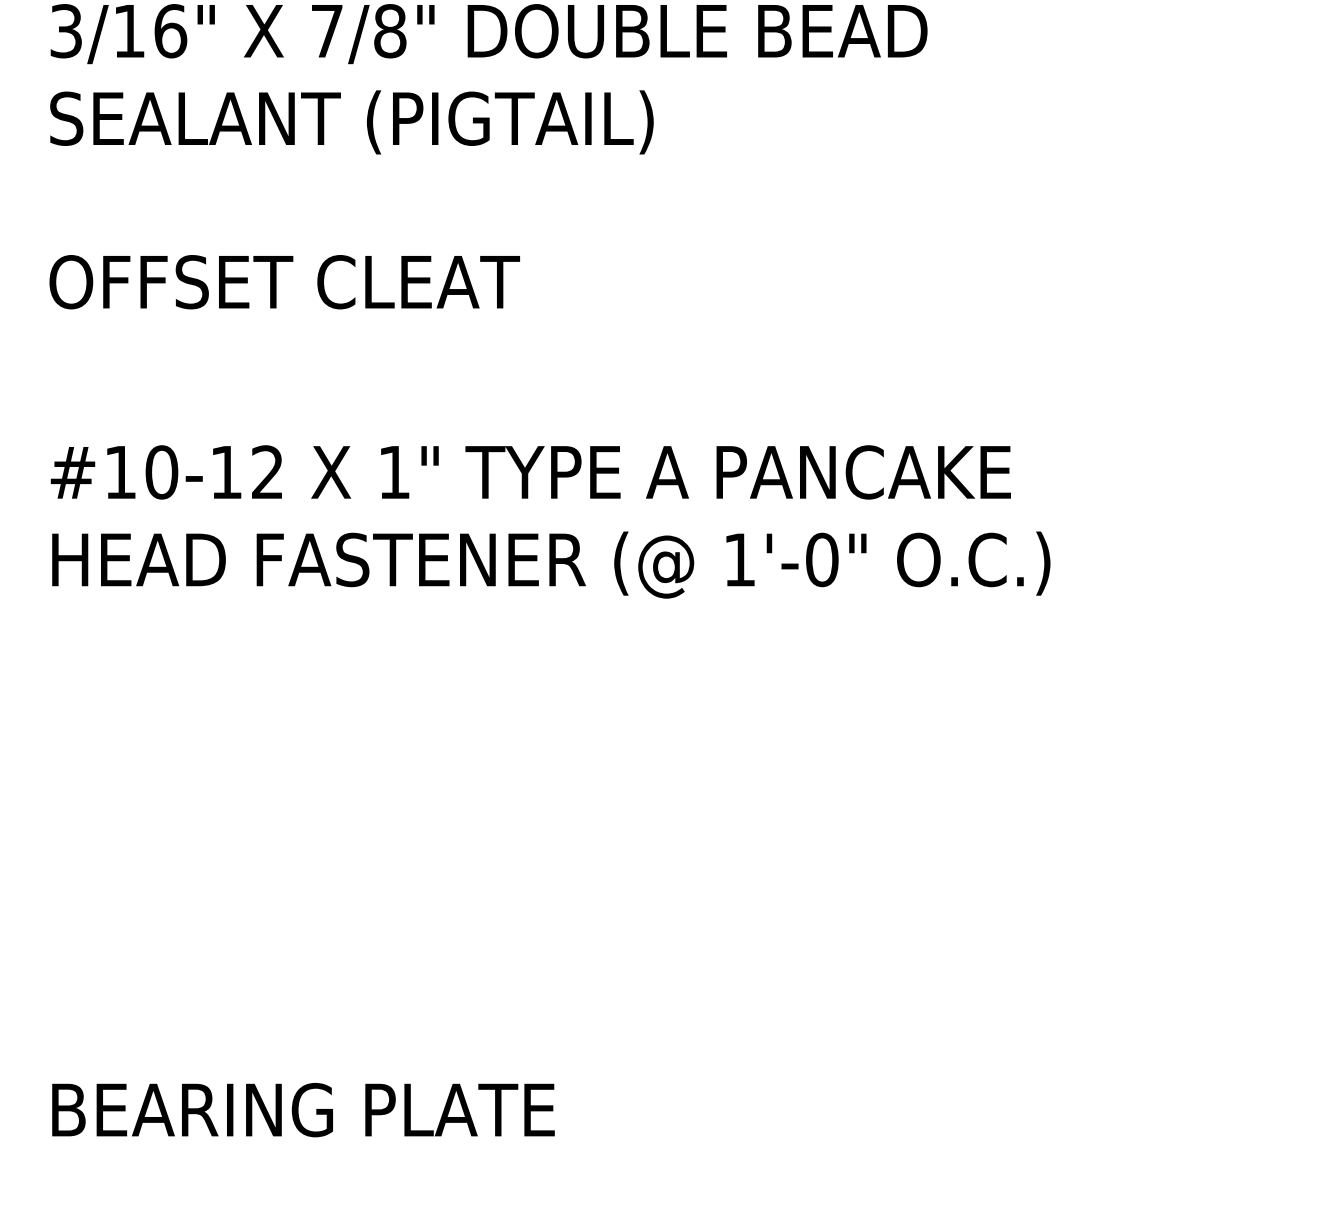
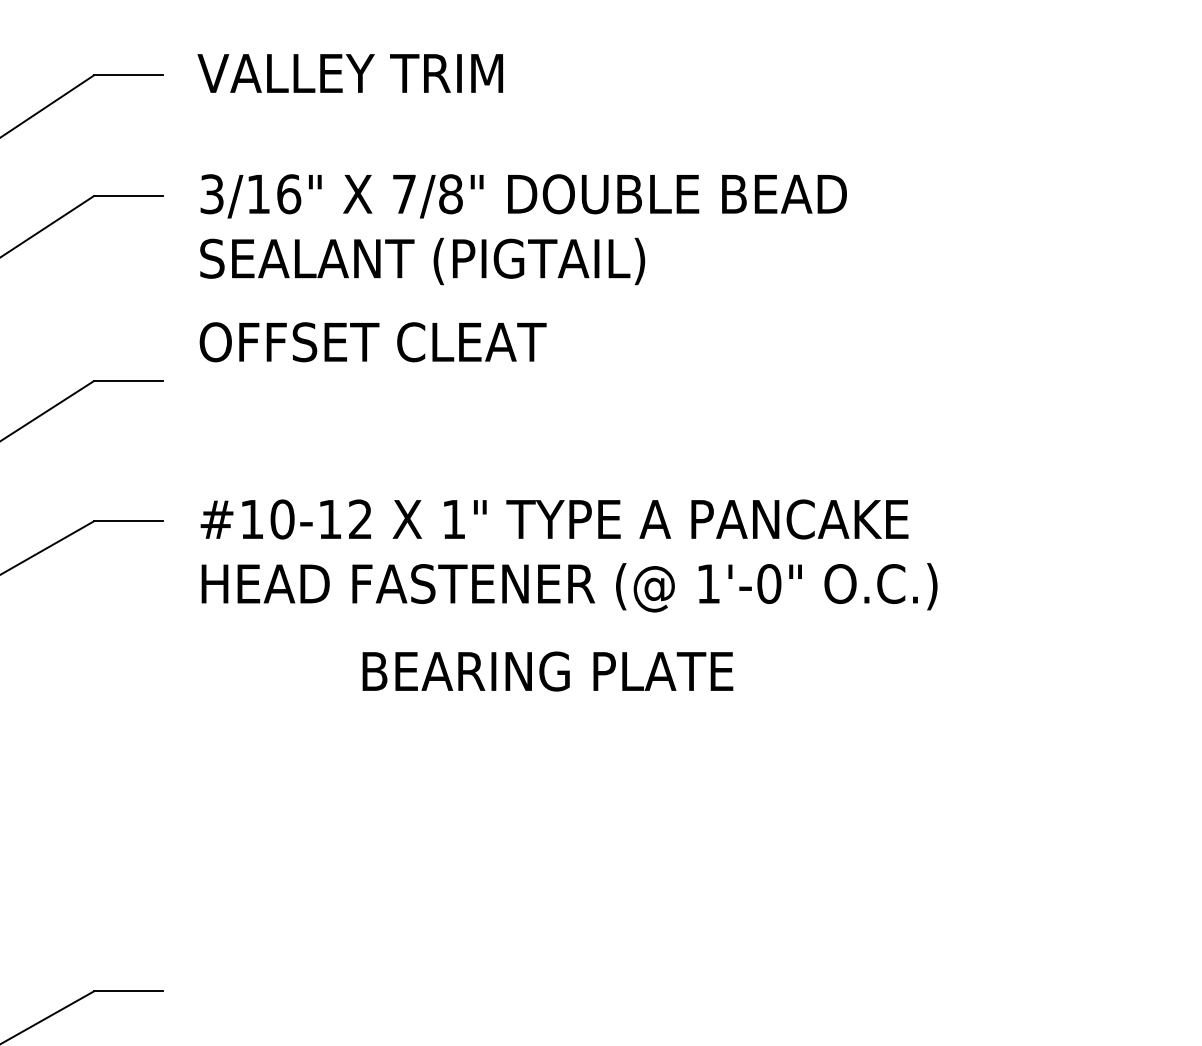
text: (283, 282) -> (372, 342), moved
text: (302, 1110) -> (547, 671), moved

